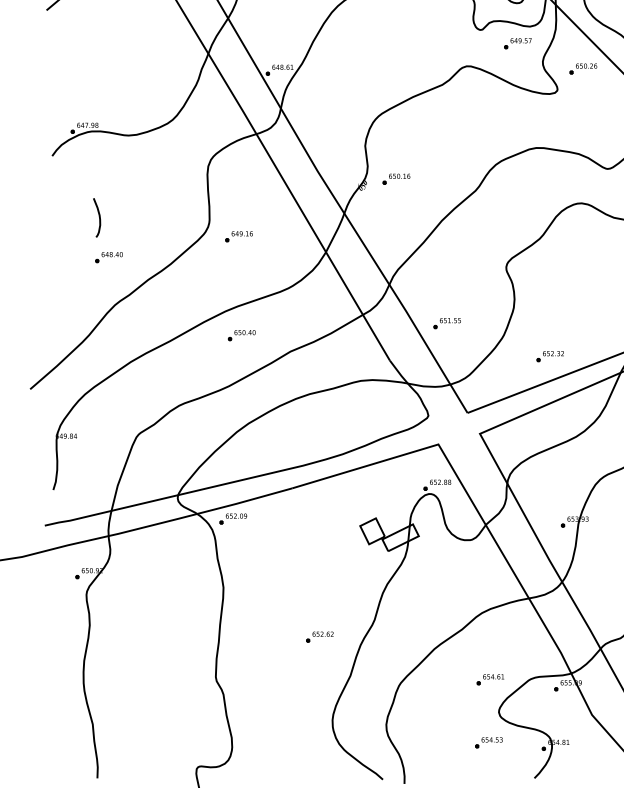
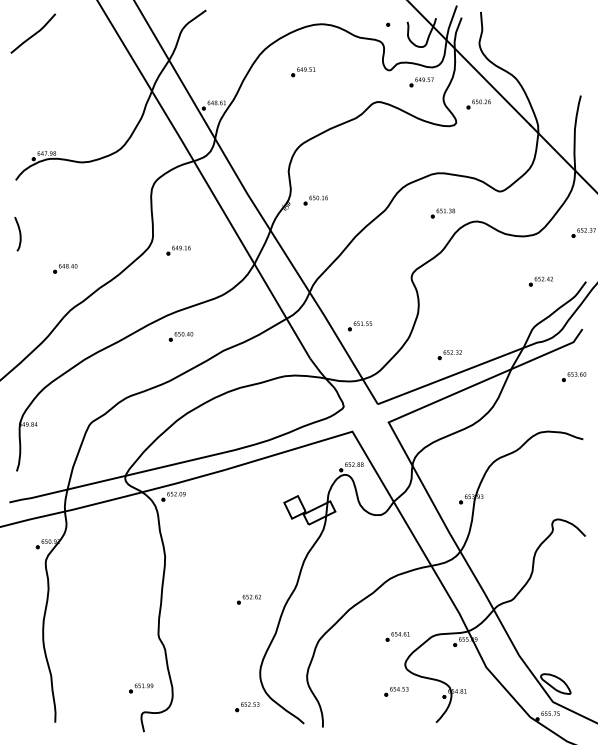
part: (382, 32) -> (303, 72), added
part: (541, 194) -> (442, 213), added
curve: (98, 218) -> (19, 234), moved
part: (196, 739) -> (141, 688), added
part: (318, 760) -> (247, 707), added

